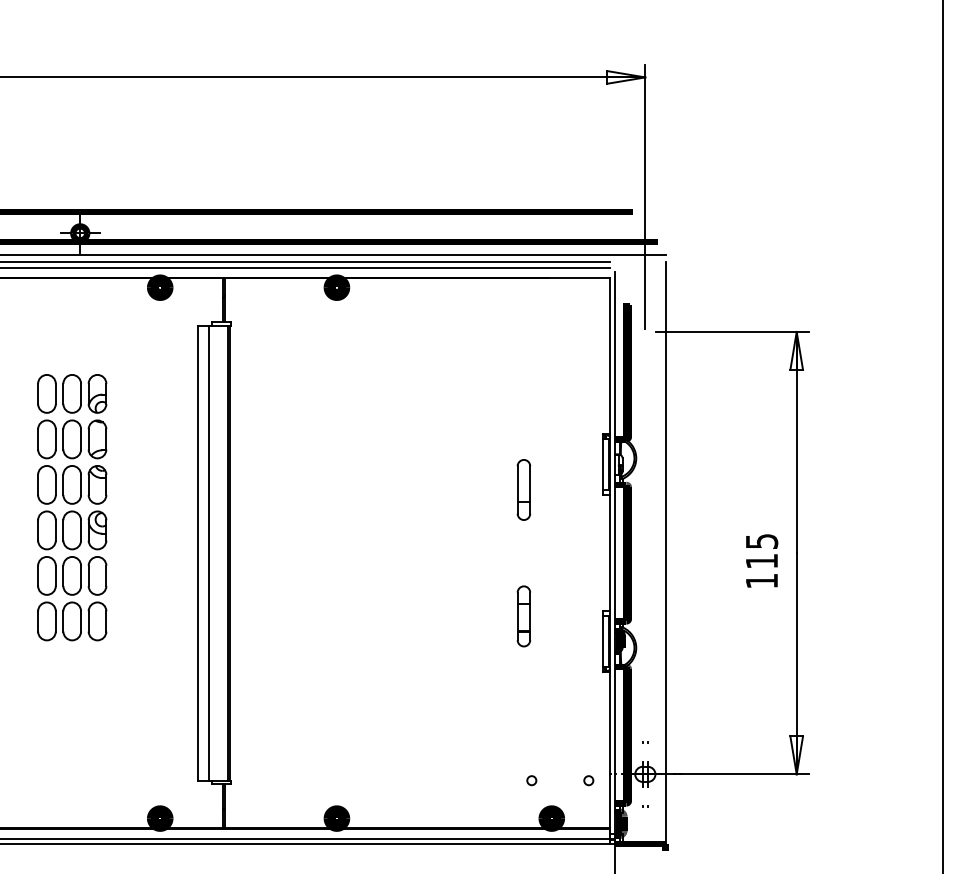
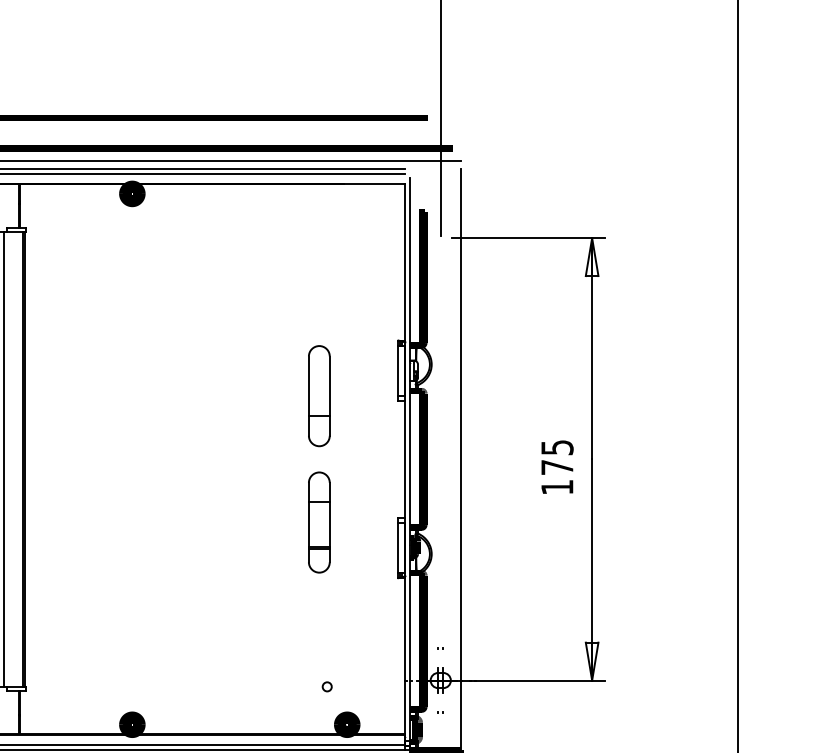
part: (523, 489) -> (318, 395), size x1.67
text: (761, 561) -> (556, 467), 115 -> 175
part: (523, 616) -> (318, 522), size x1.67
circle: (588, 780) -> (383, 686), removed

